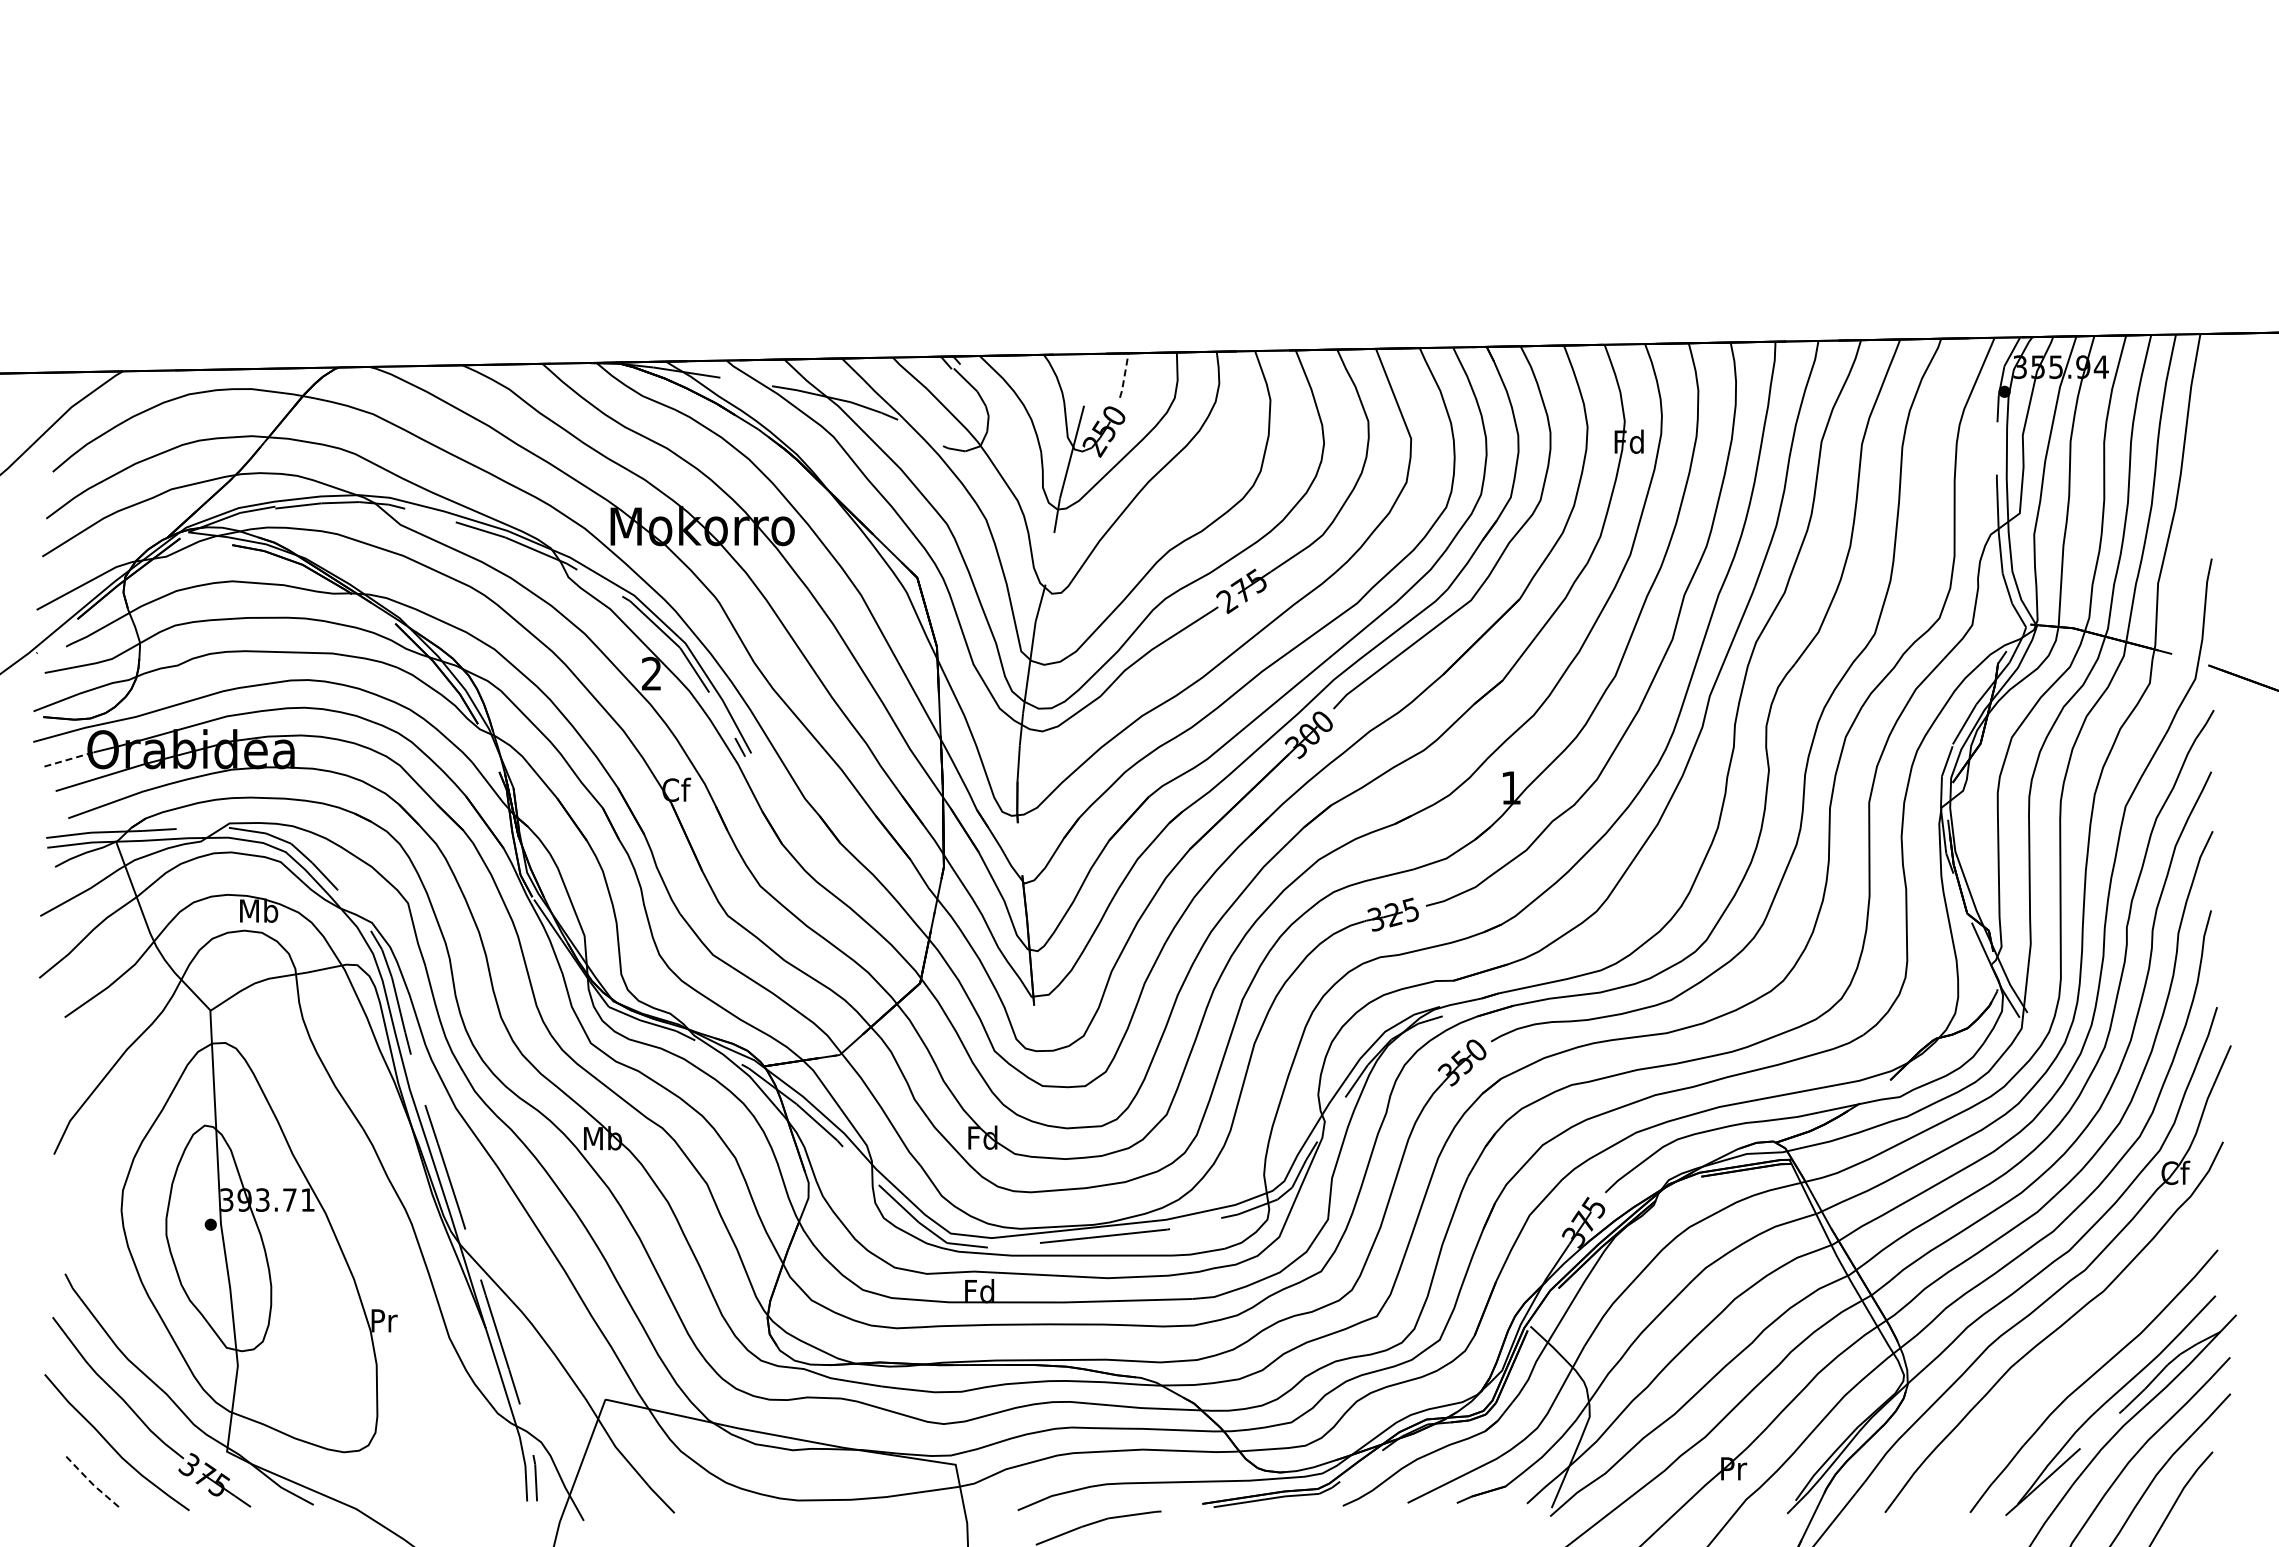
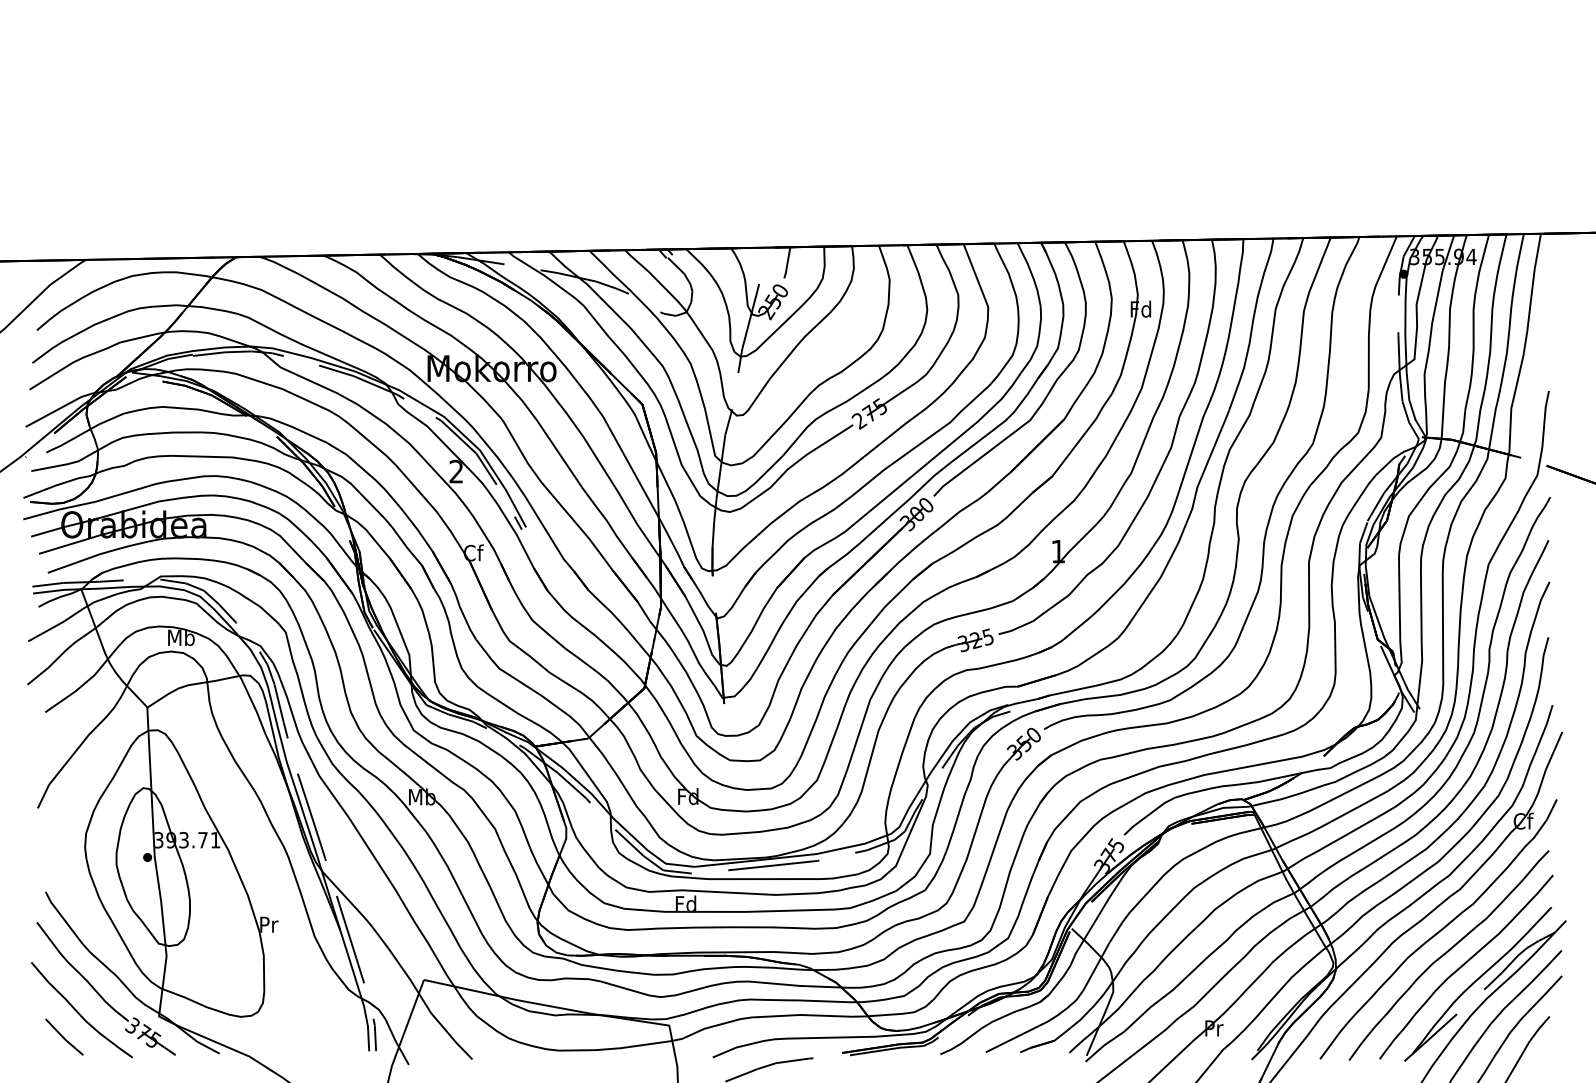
line: (1124, 375) -> (787, 262), dashed -> solid
line: (70, 759) -> (49, 531), dashed -> solid
curve: (2067, 1360) -> (1447, 952), added
line: (90, 1482) -> (63, 1038), dashed -> solid

